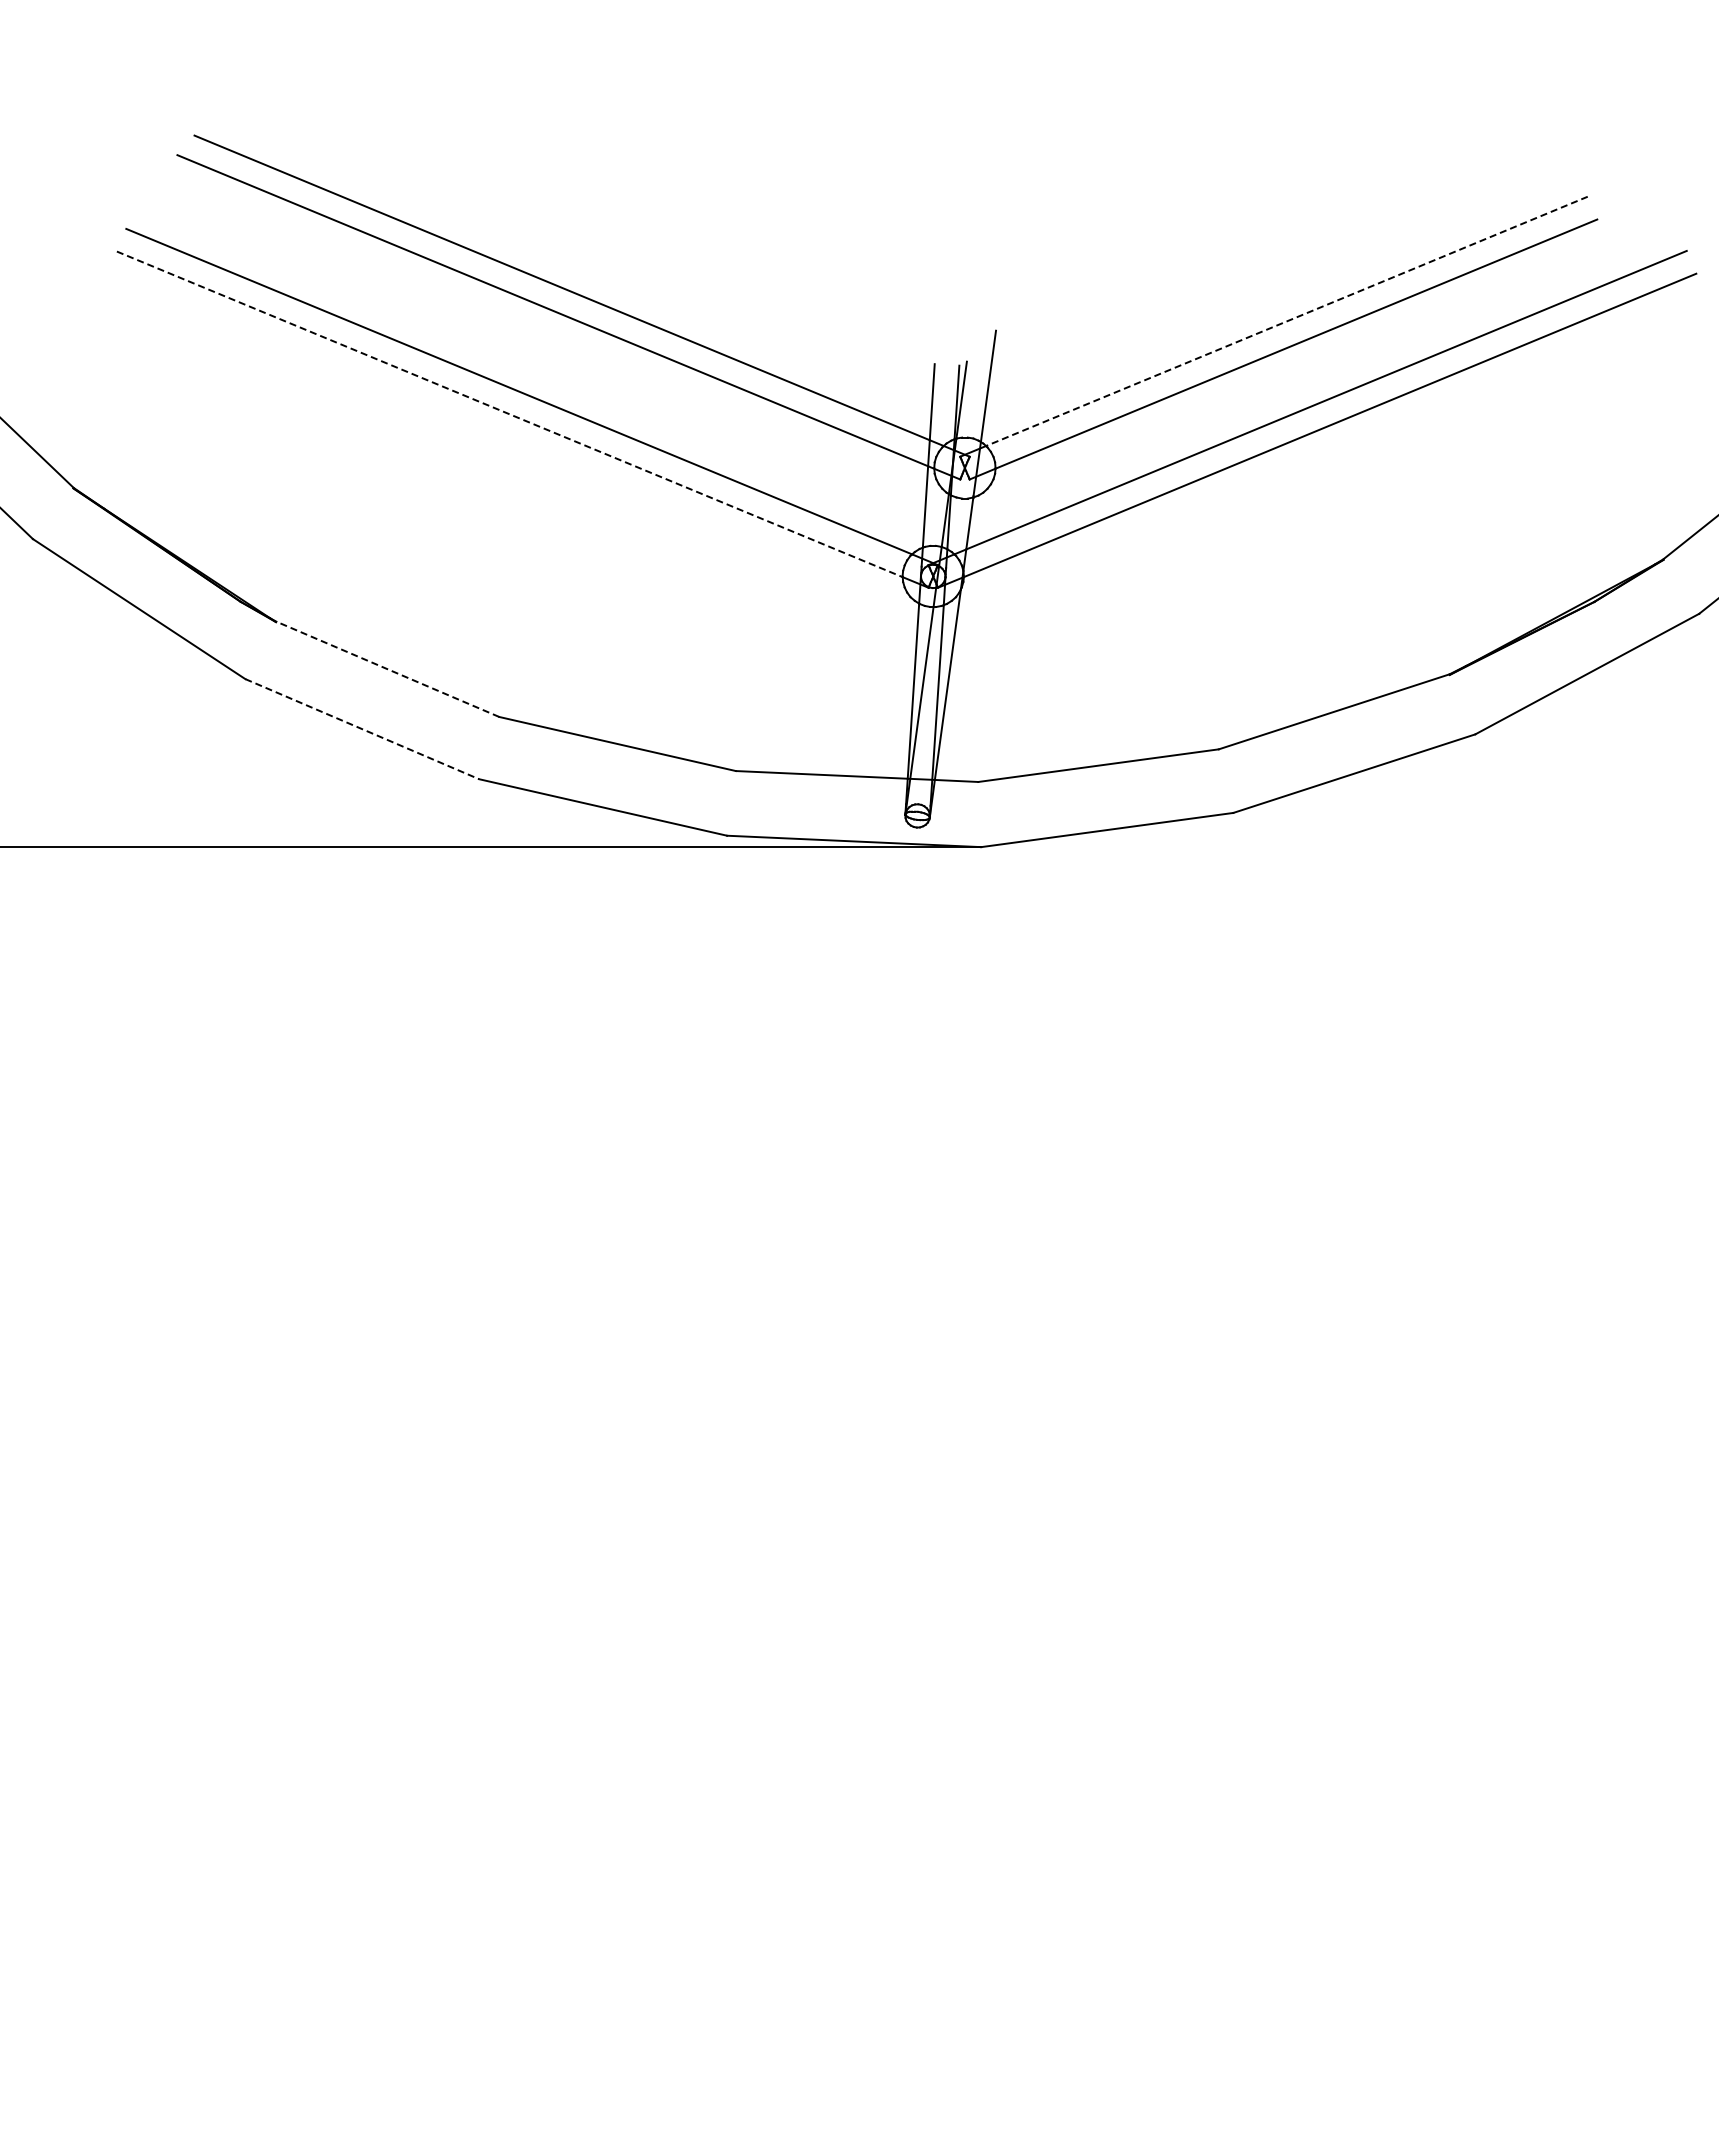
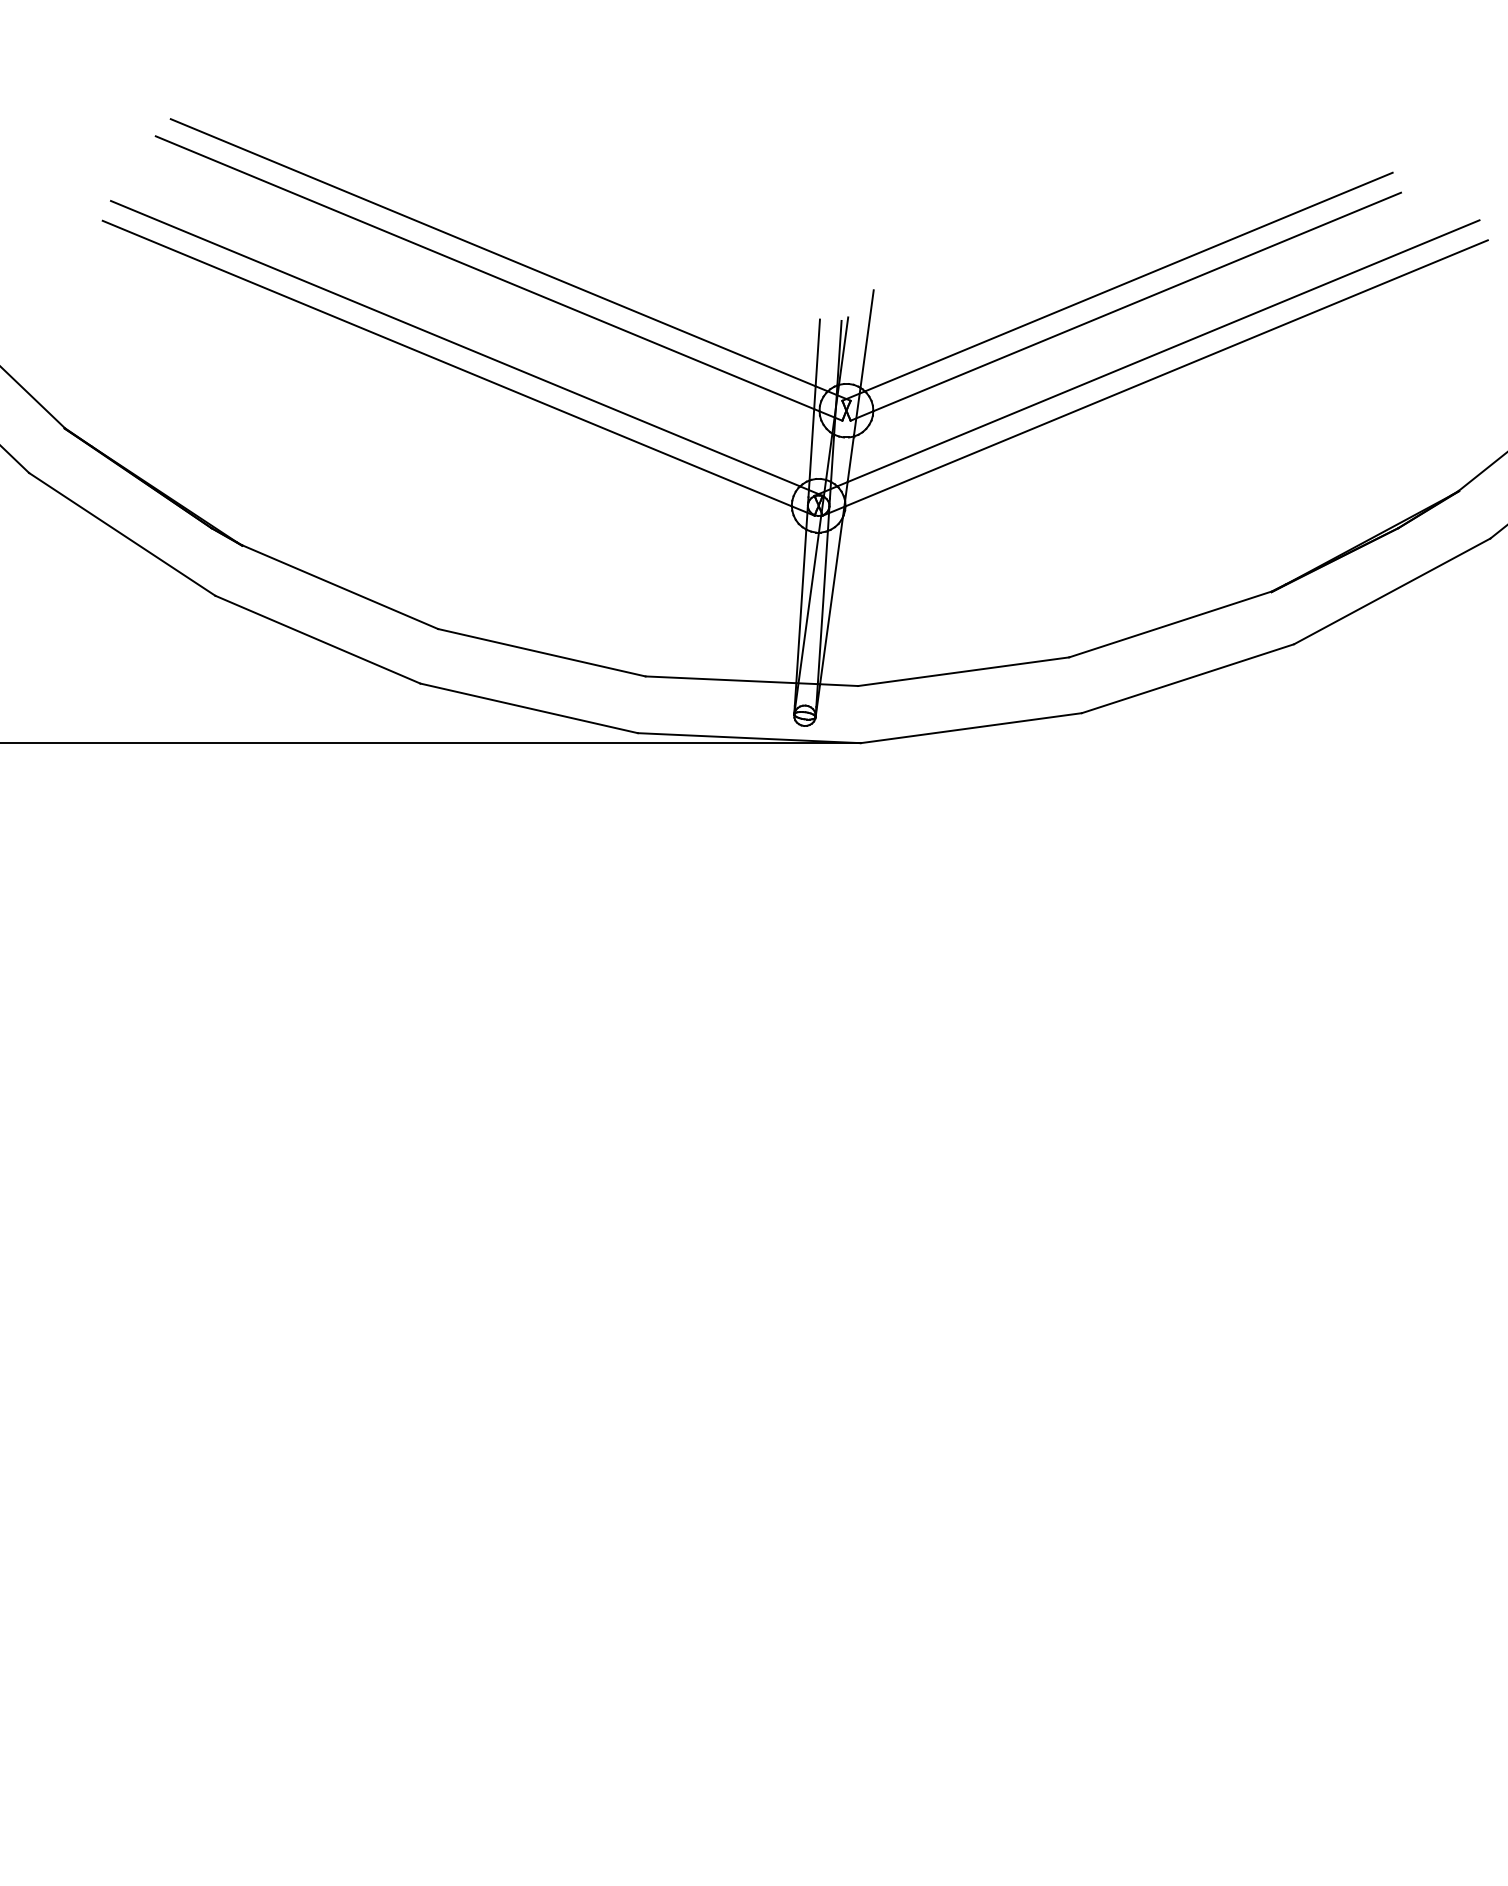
line: (1286, 321) -> (1128, 282), dashed -> solid
line: (510, 414) -> (447, 363), dashed -> solid
line: (387, 669) -> (340, 587), dashed -> solid
line: (362, 729) -> (318, 639), dashed -> solid

